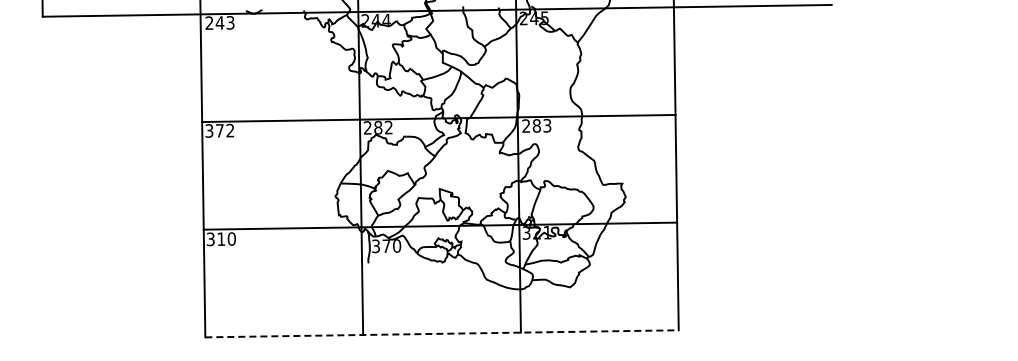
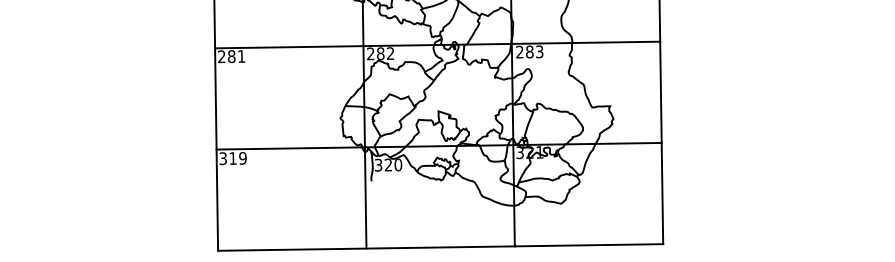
text: (219, 130) -> (231, 56), 372 -> 281
text: (231, 238) -> (242, 157), 310 -> 319
text: (386, 245) -> (388, 164), 370 -> 320
line: (442, 333) -> (441, 247), dashed -> solid

